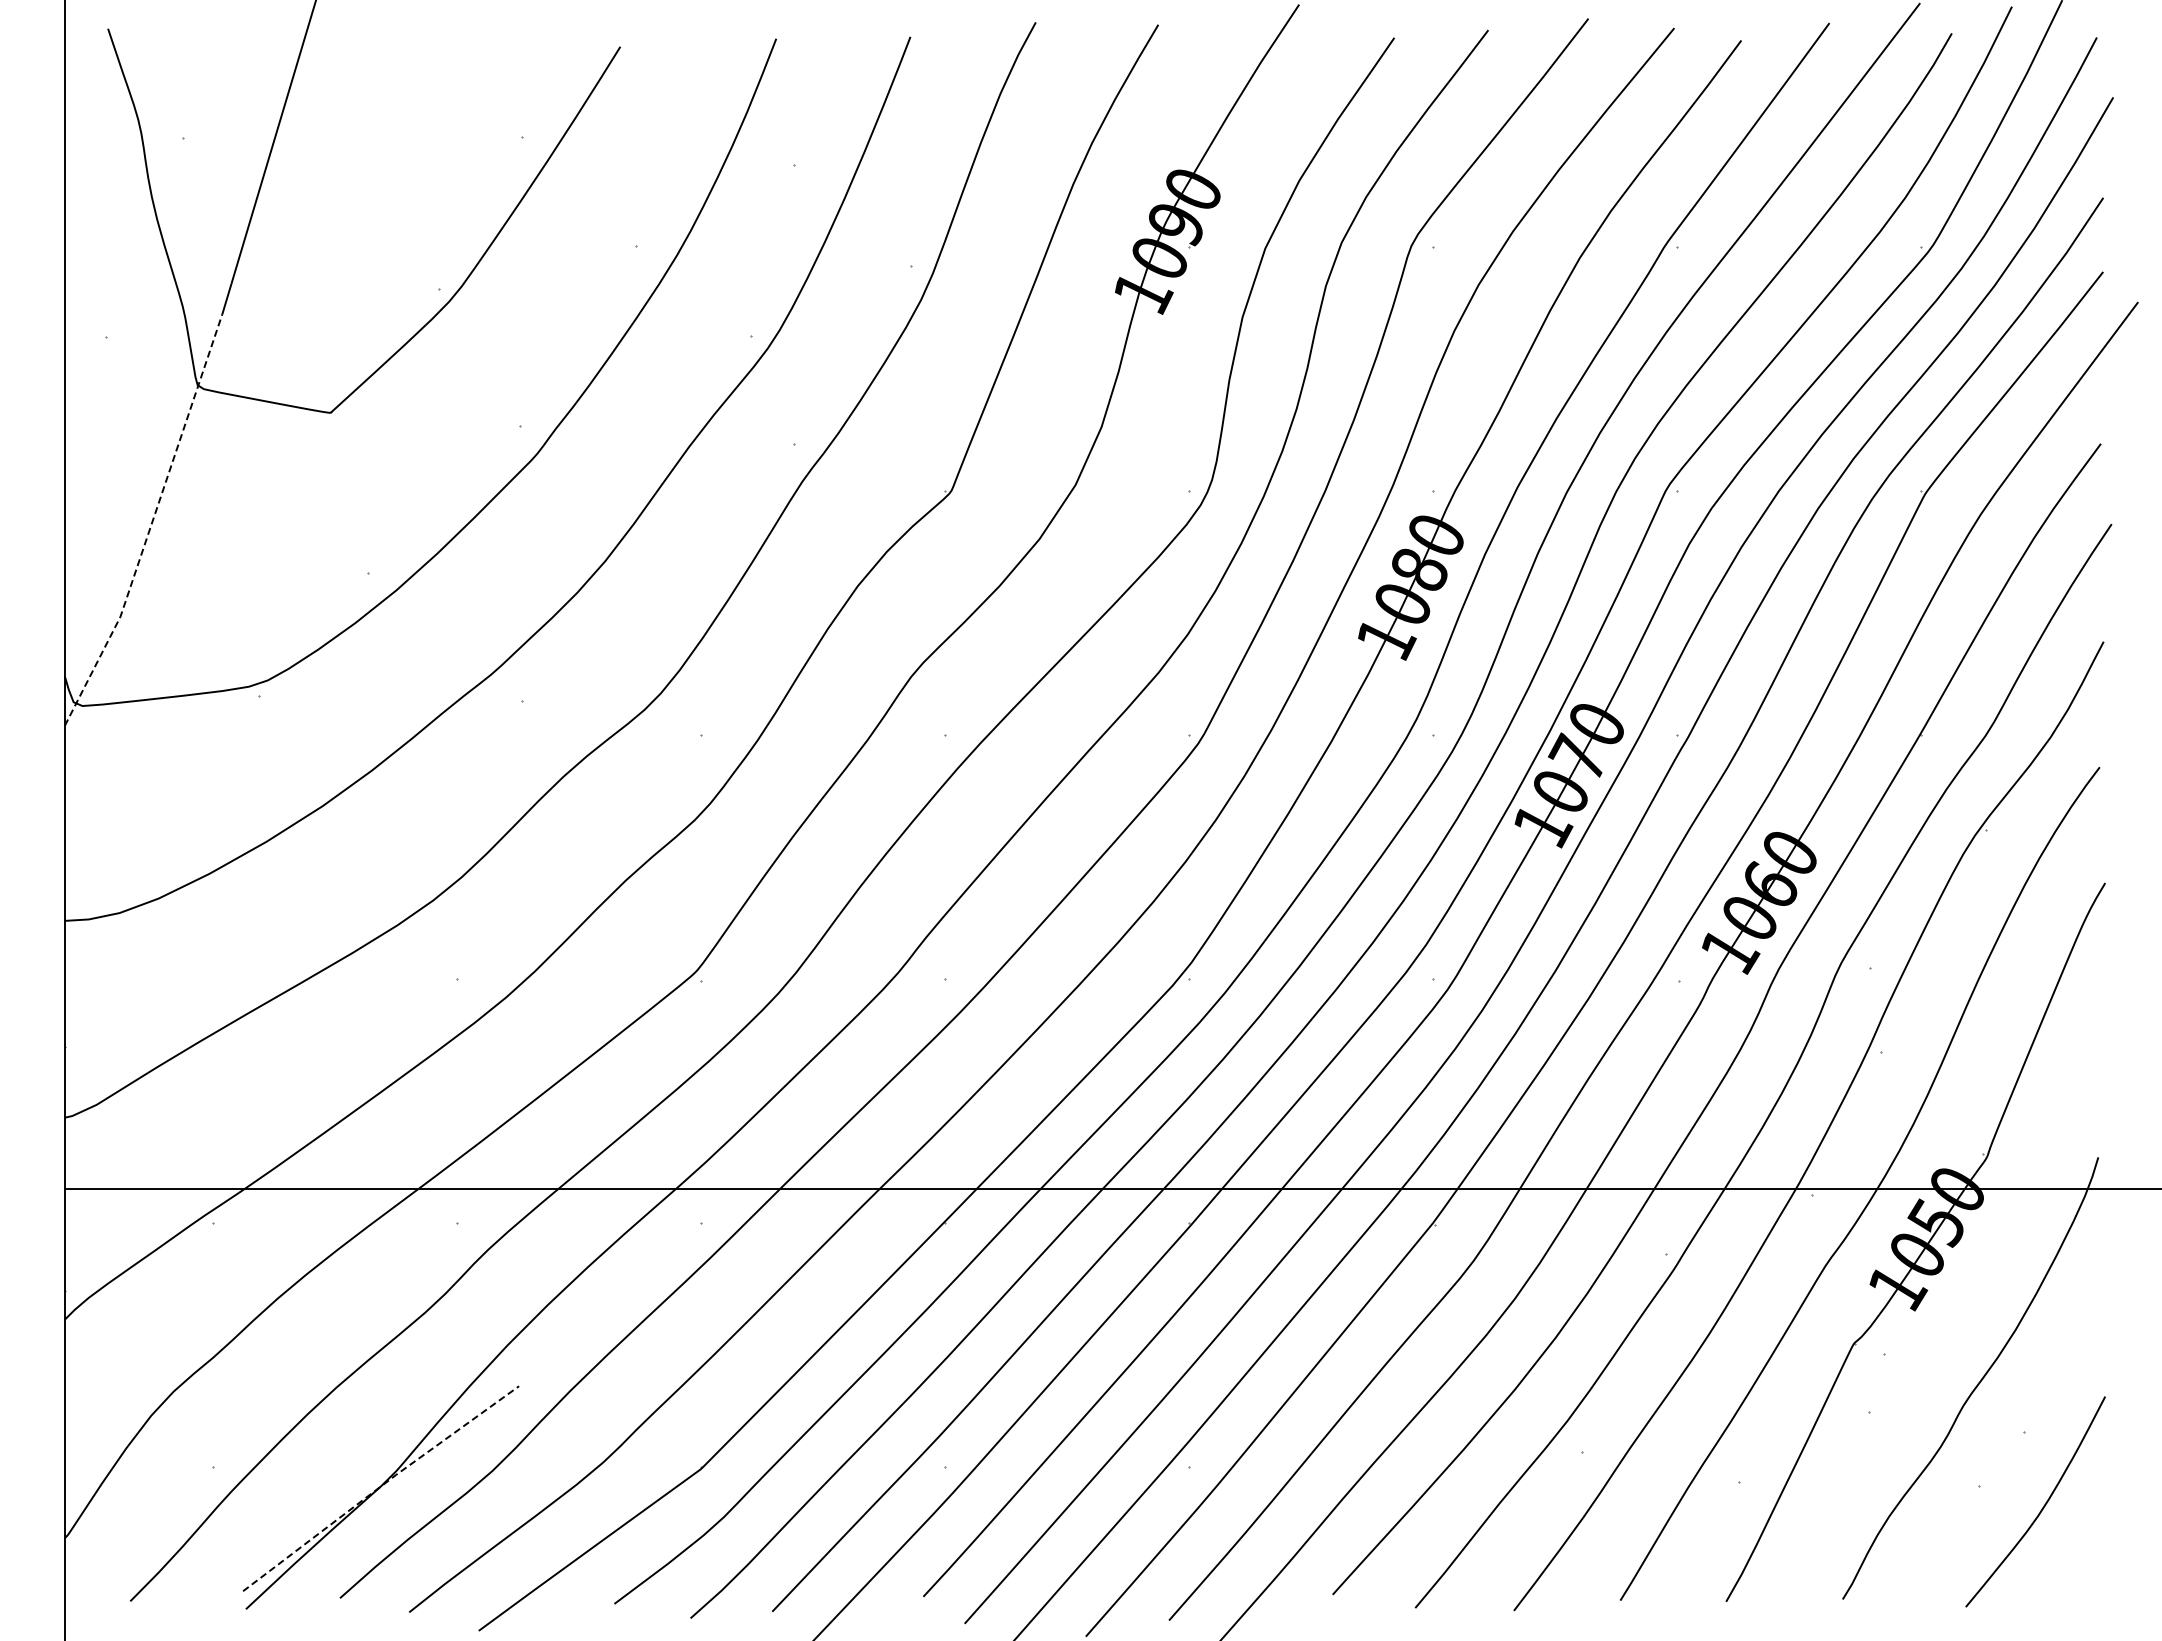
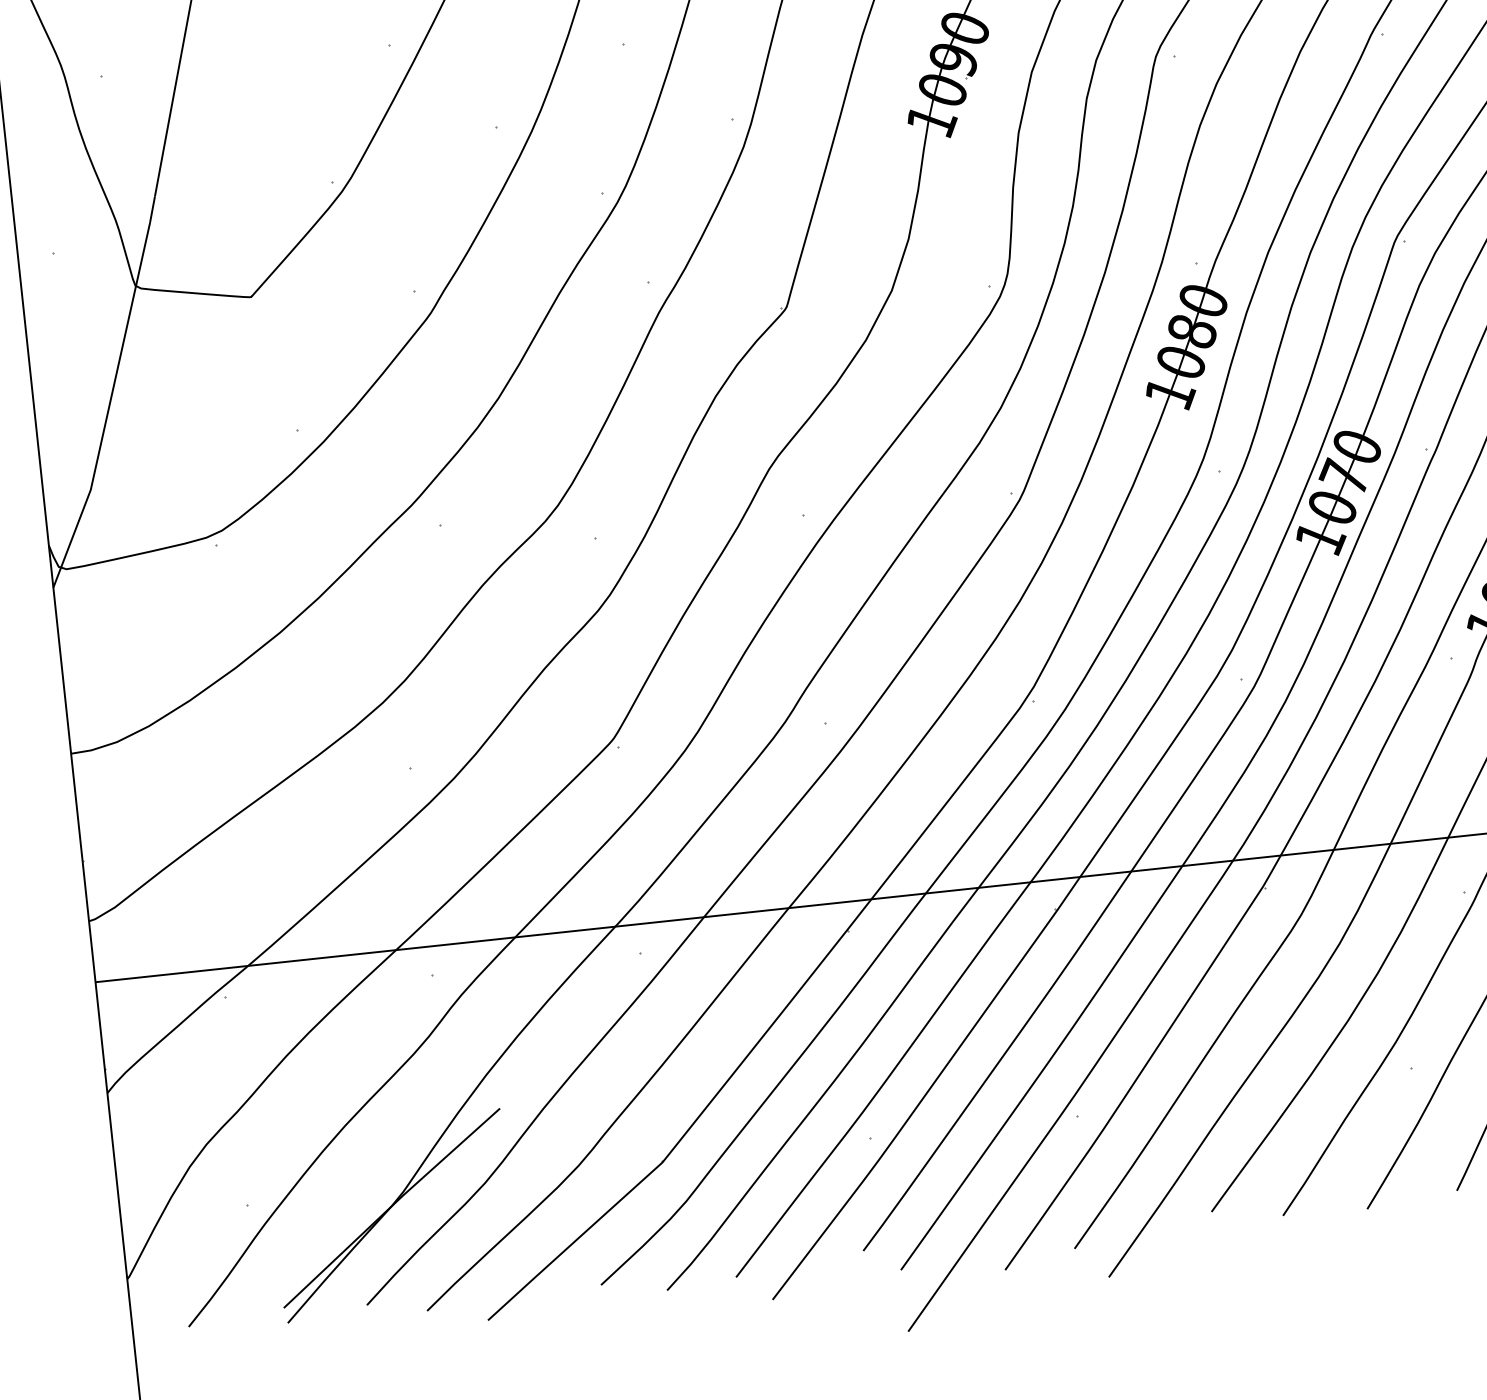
line: (151, 524) -> (108, 408), dashed -> solid
line: (380, 1487) -> (391, 1207), dashed -> solid

